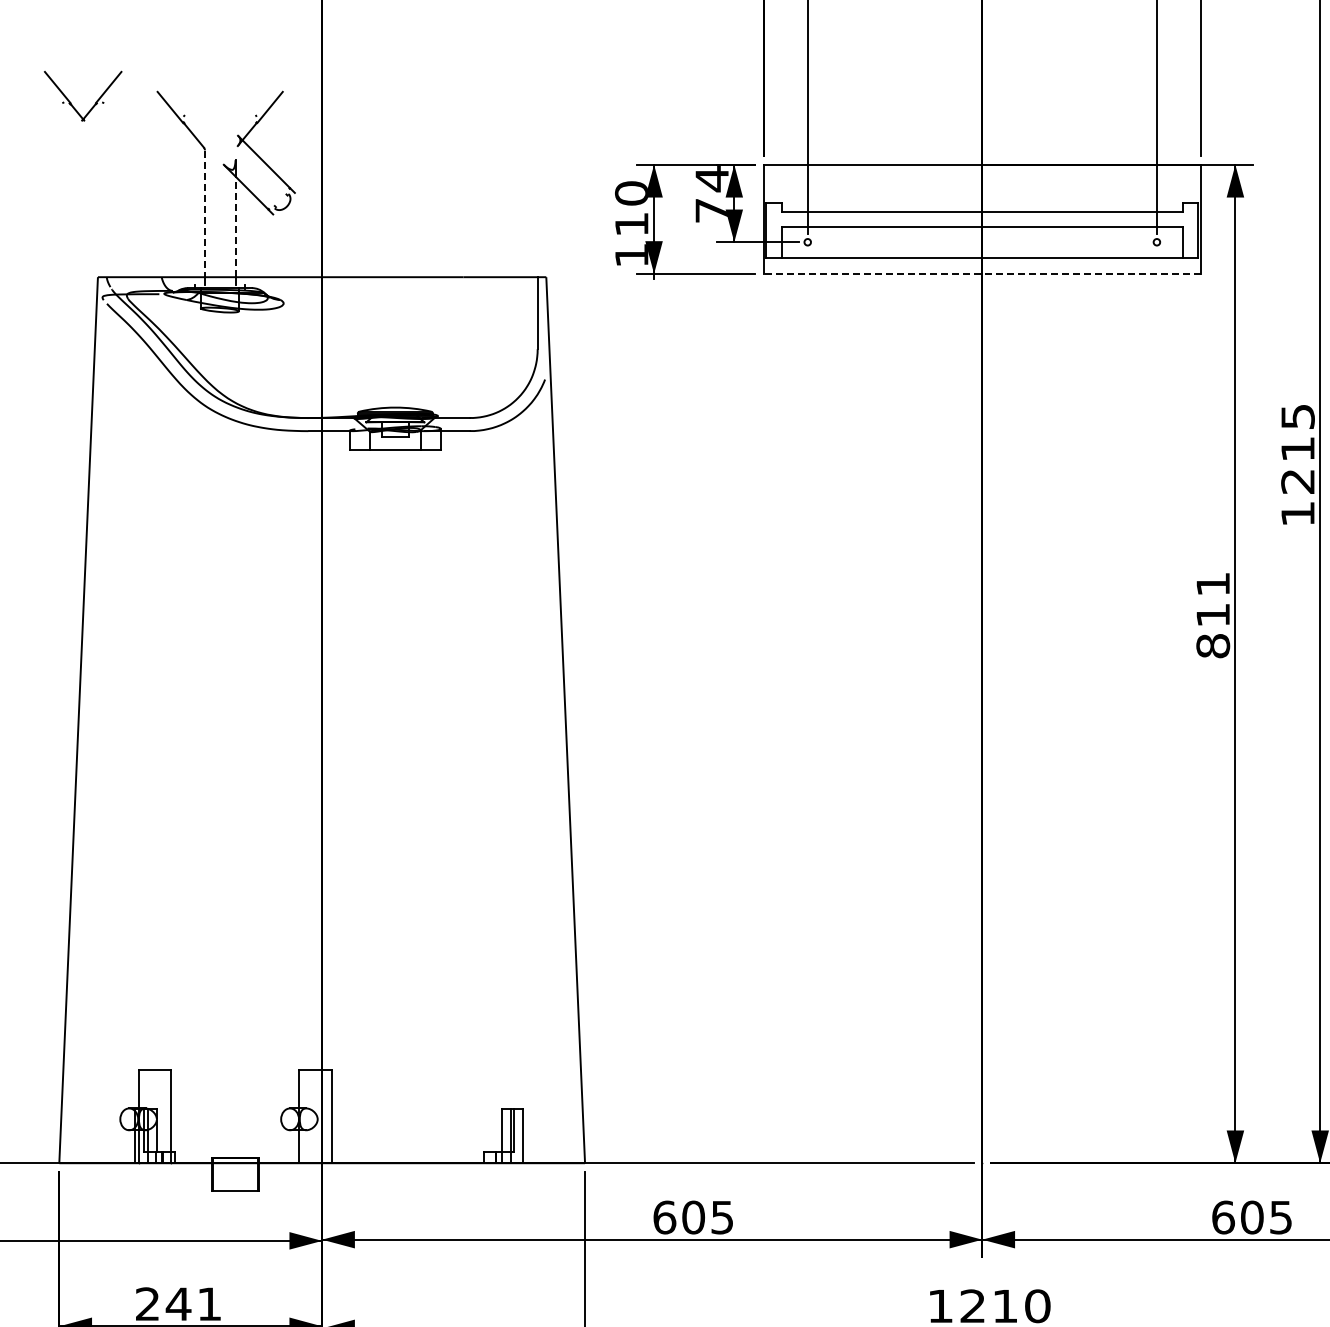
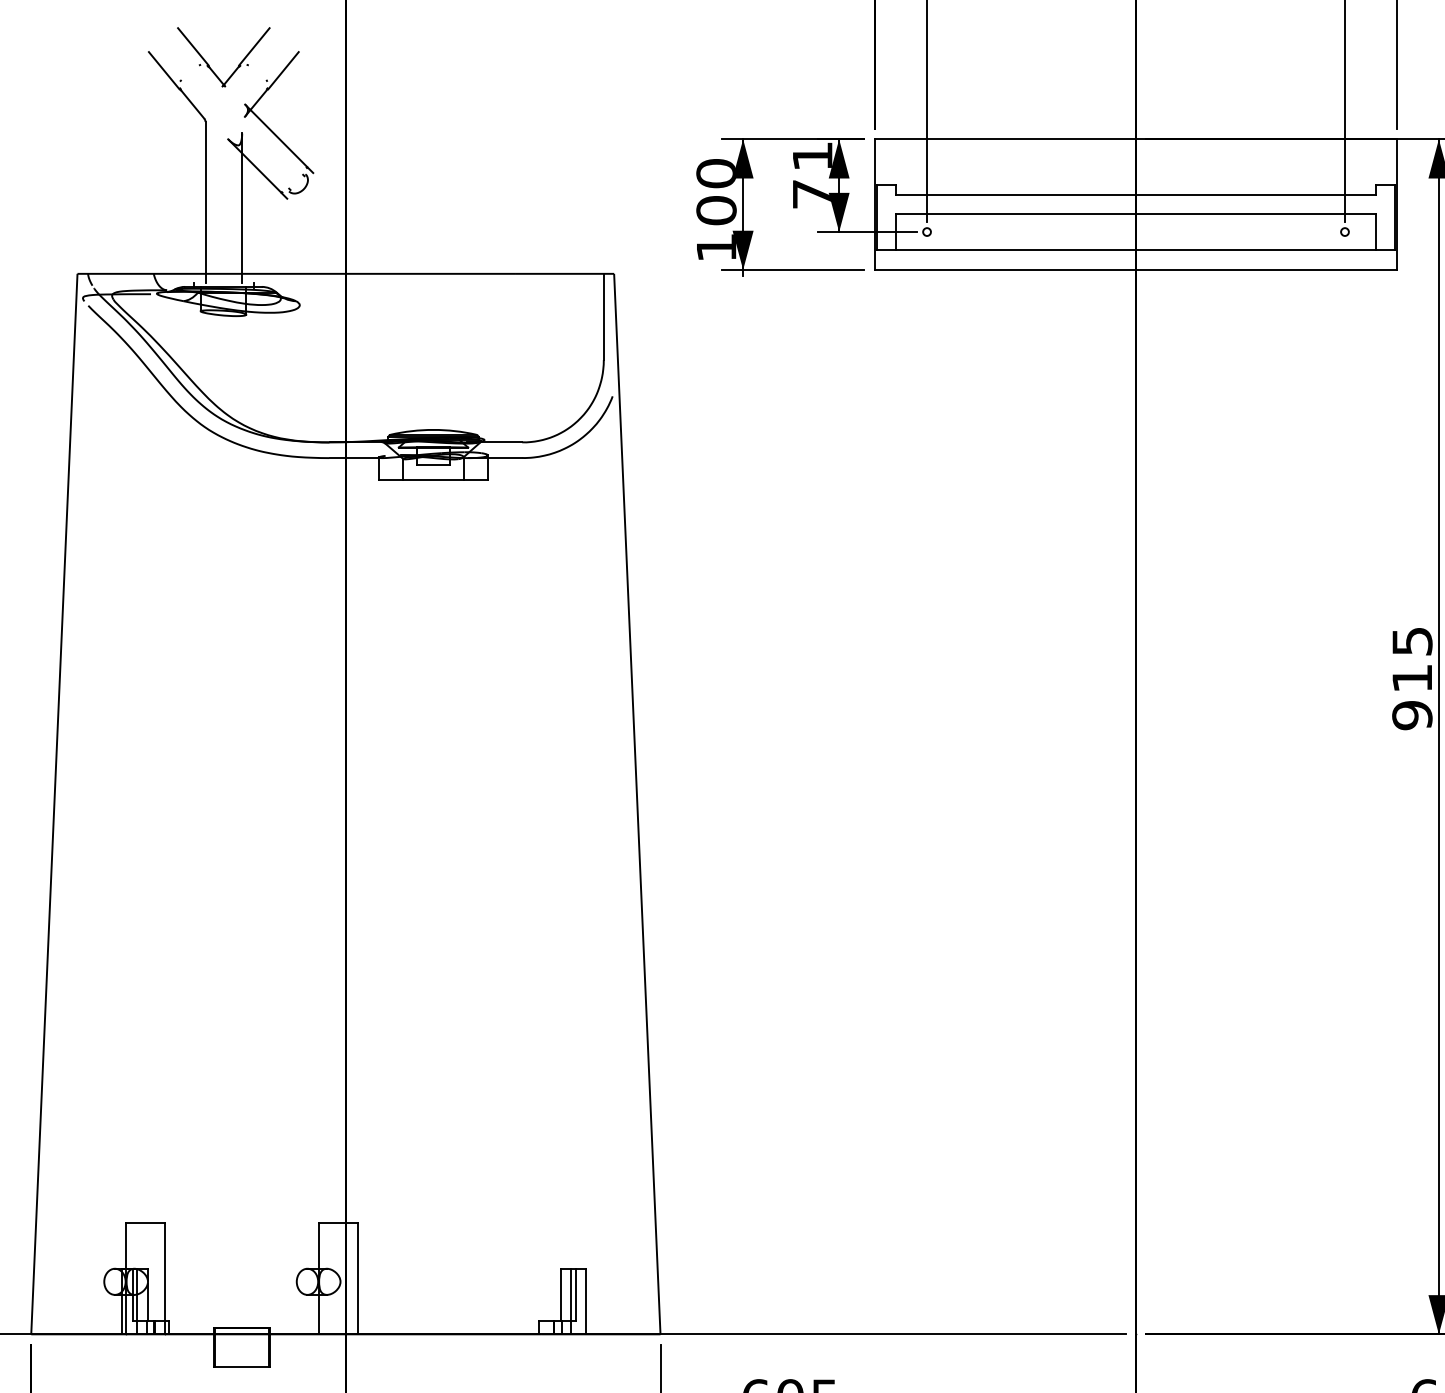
part: (94, 103) -> (237, 65), moved
text: (711, 179) -> (811, 156), 74 -> 71
line: (204, 214) -> (205, 198), dashed -> solid
text: (631, 224) -> (716, 210), 110 -> 100
line: (235, 226) -> (242, 213), dashed -> solid
line: (981, 273) -> (1135, 269), dashed -> solid
text: (1213, 615) -> (1412, 678), 811 -> 915

